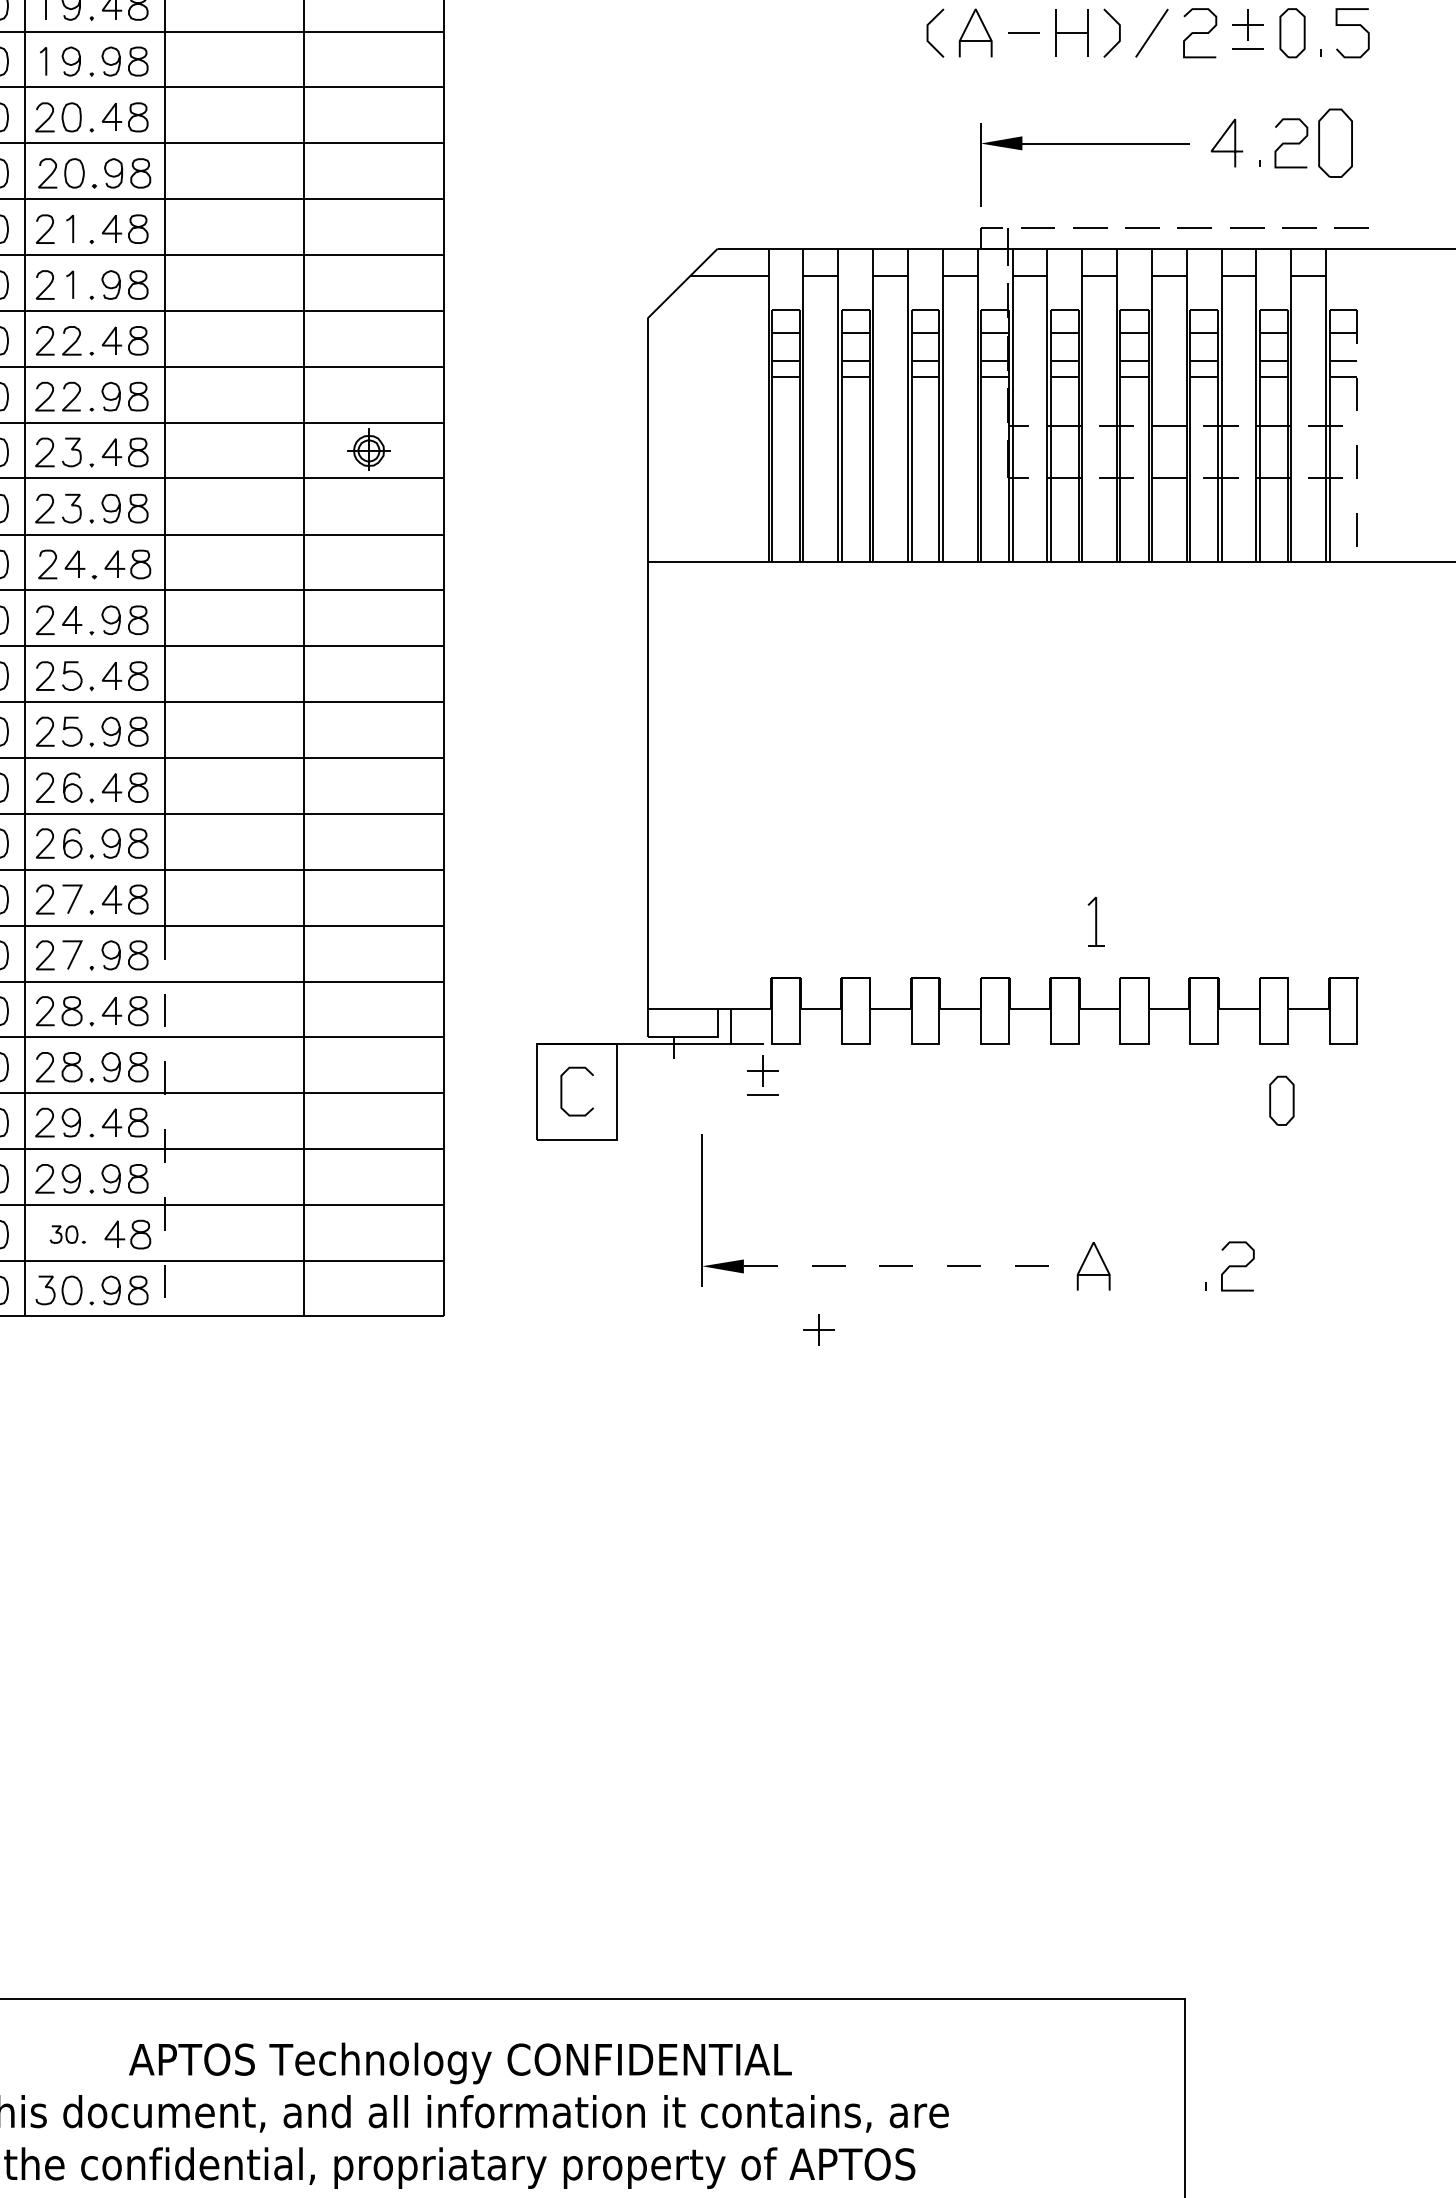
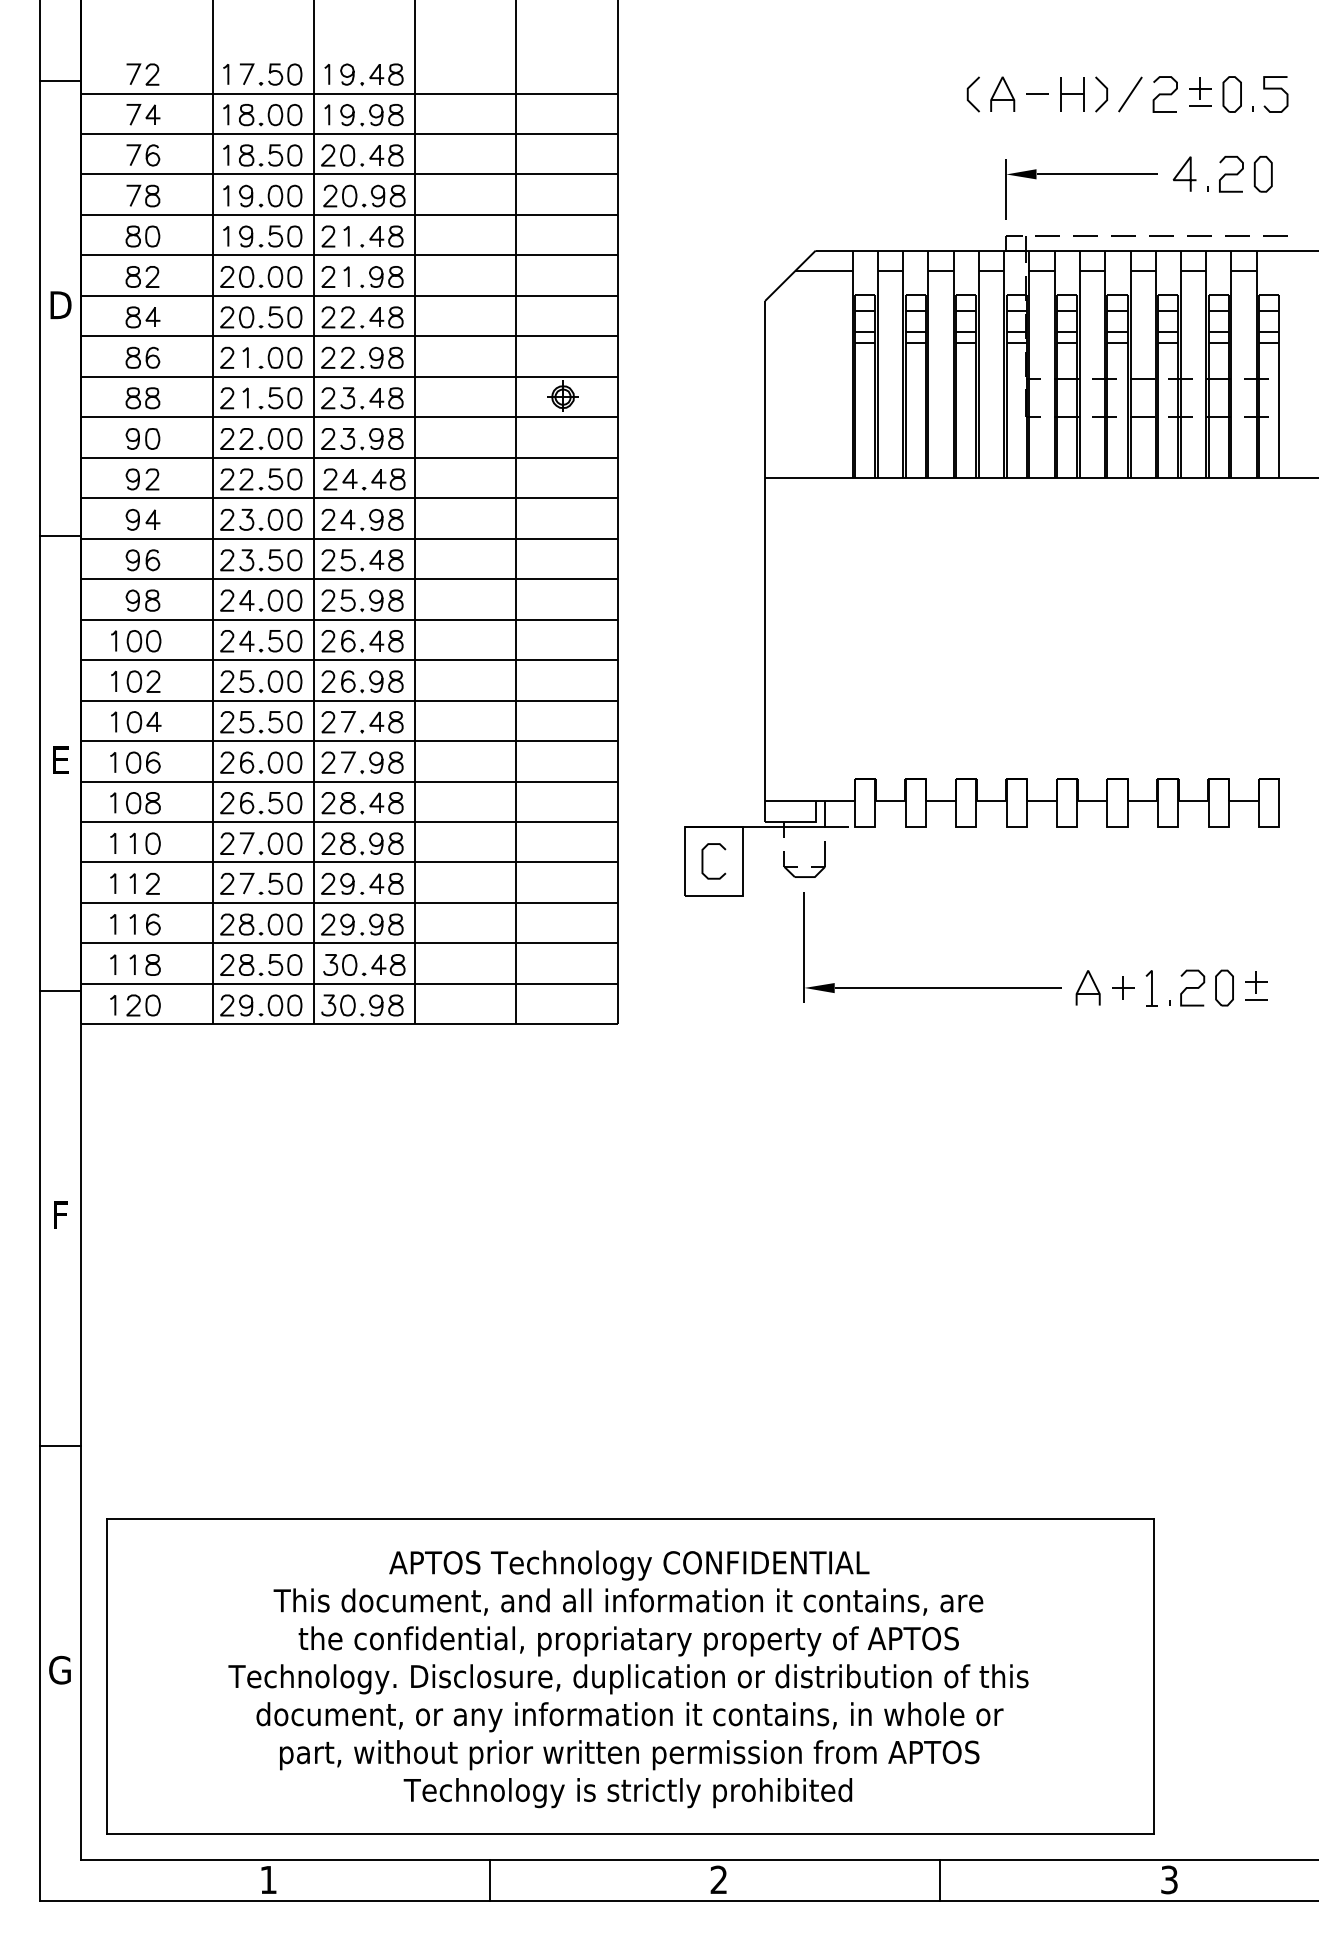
part: (1334, 143) -> (1262, 174), size x0.71
line: (1357, 436) -> (1279, 386), dashed -> solid
part: (1095, 922) -> (1151, 988), moved
part: (762, 1075) -> (1256, 985), moved
part: (692, 1098) -> (797, 866), added
part: (1281, 1100) -> (1224, 987), moved
line: (165, 1120) -> (415, 882), dashed -> solid
part: (67, 1233) -> (344, 964), size x1.67
line: (900, 1265) -> (948, 987), dashed -> solid
part: (819, 1329) -> (1123, 987), moved

